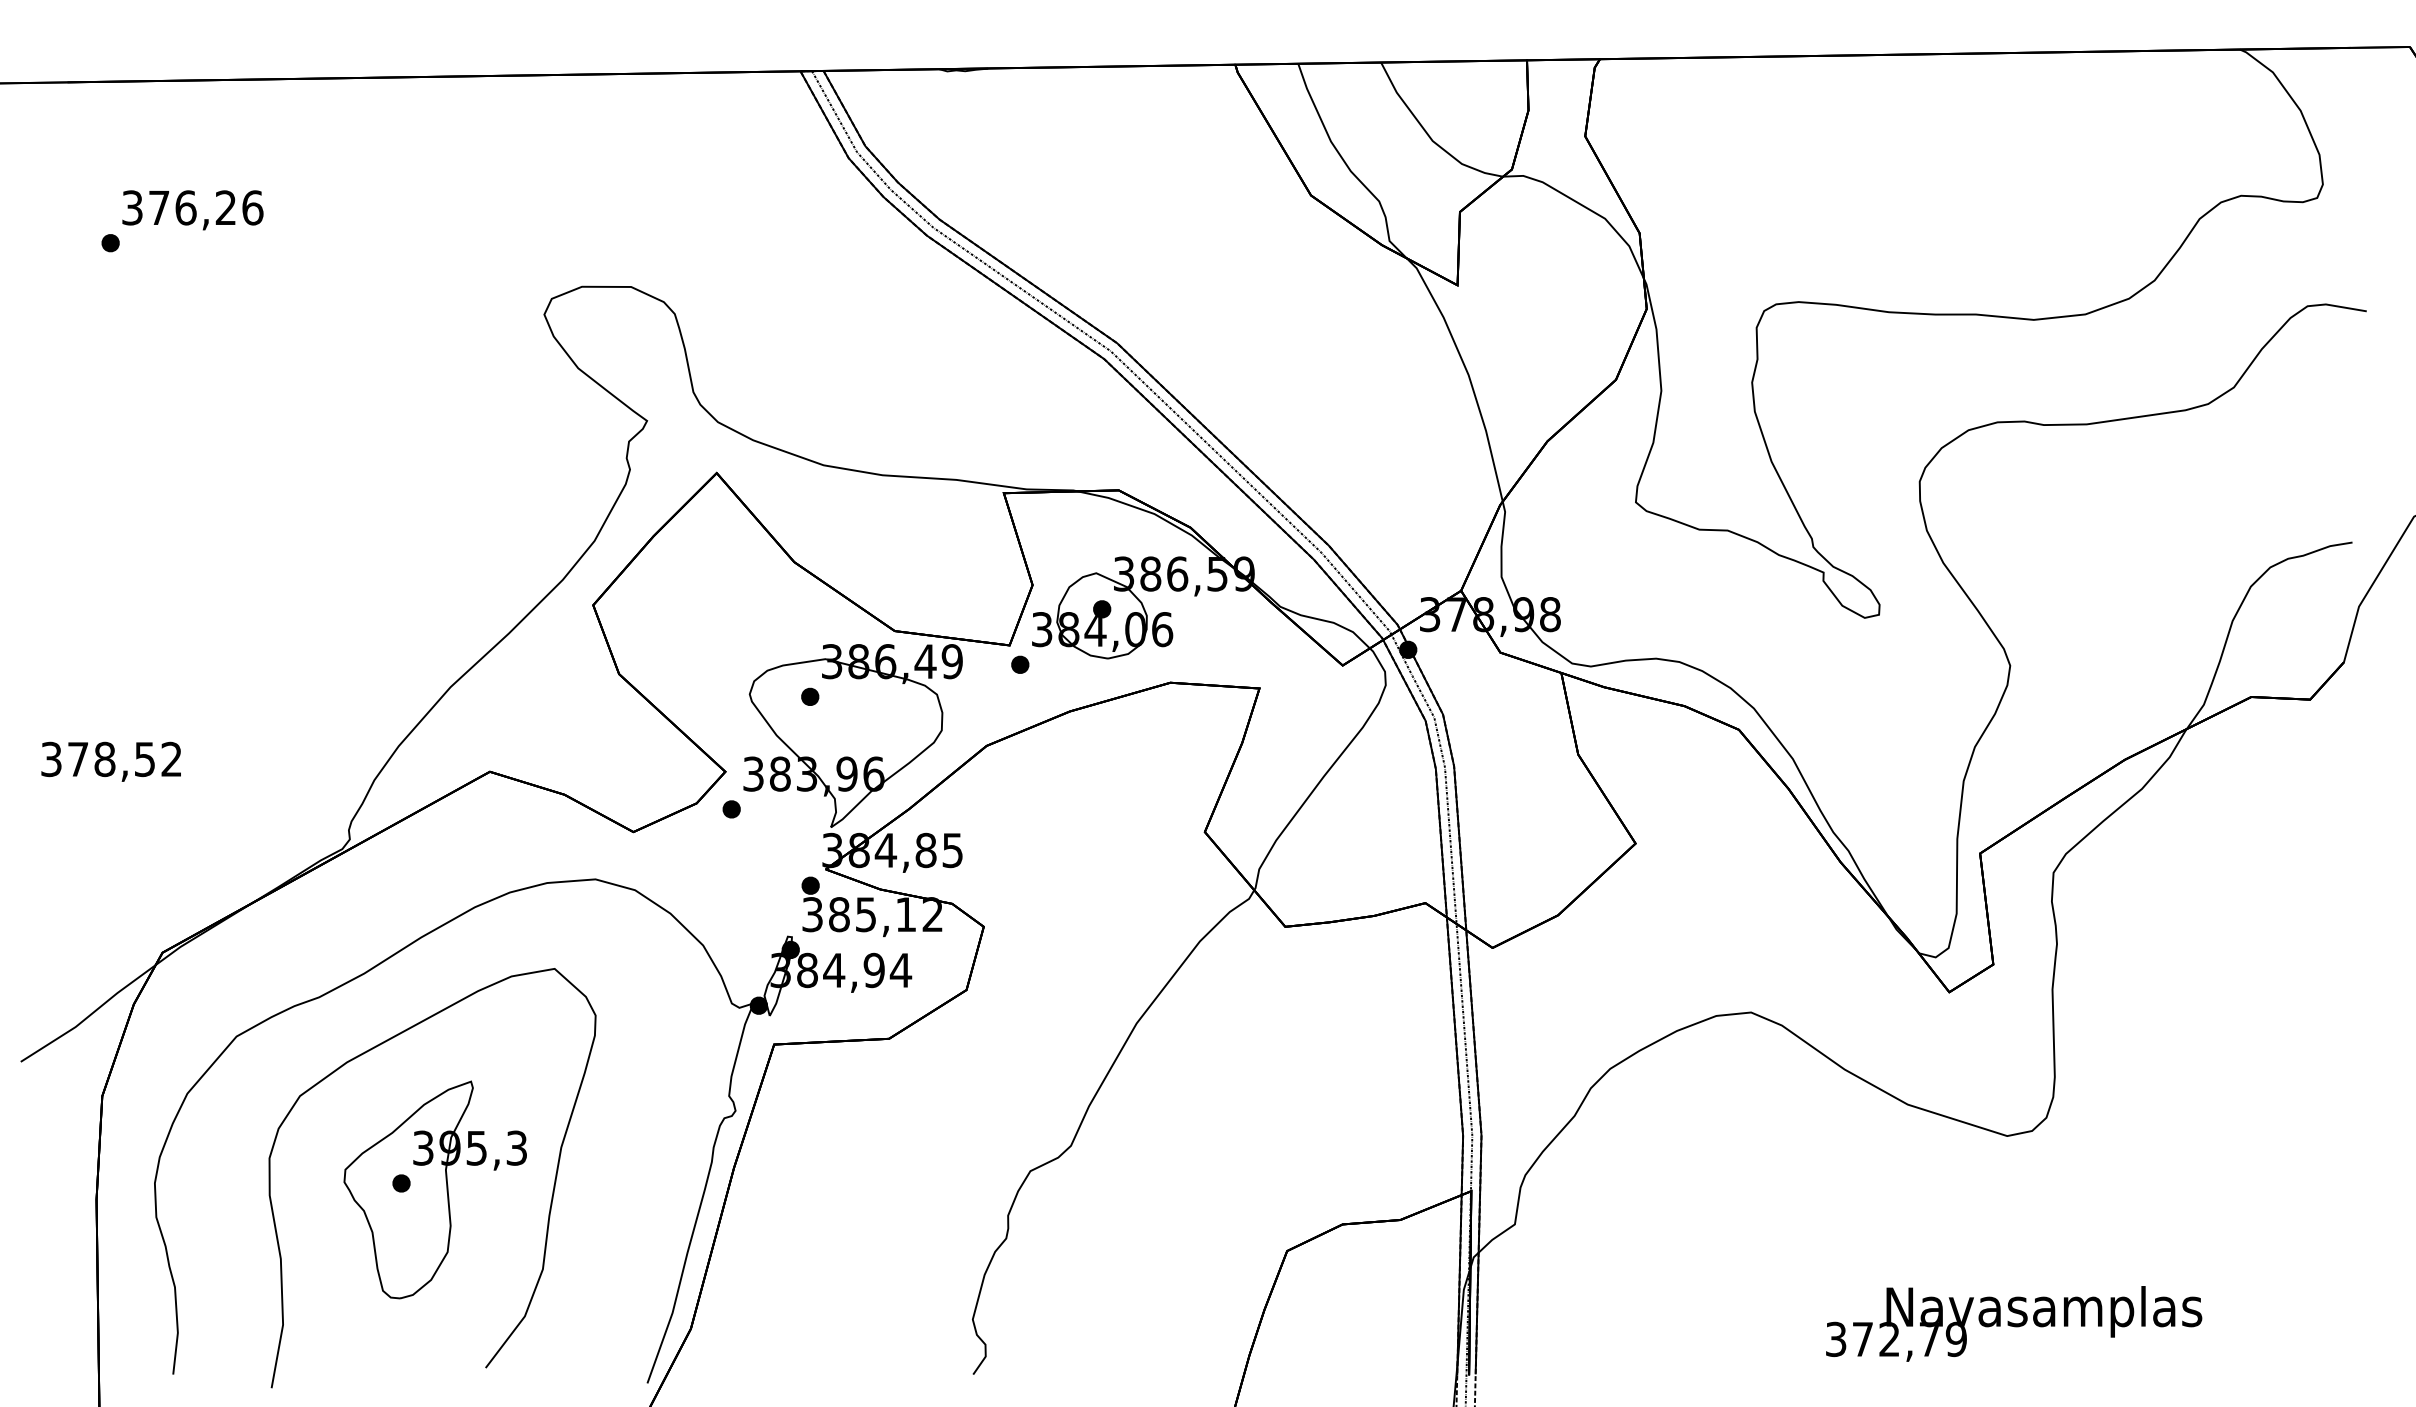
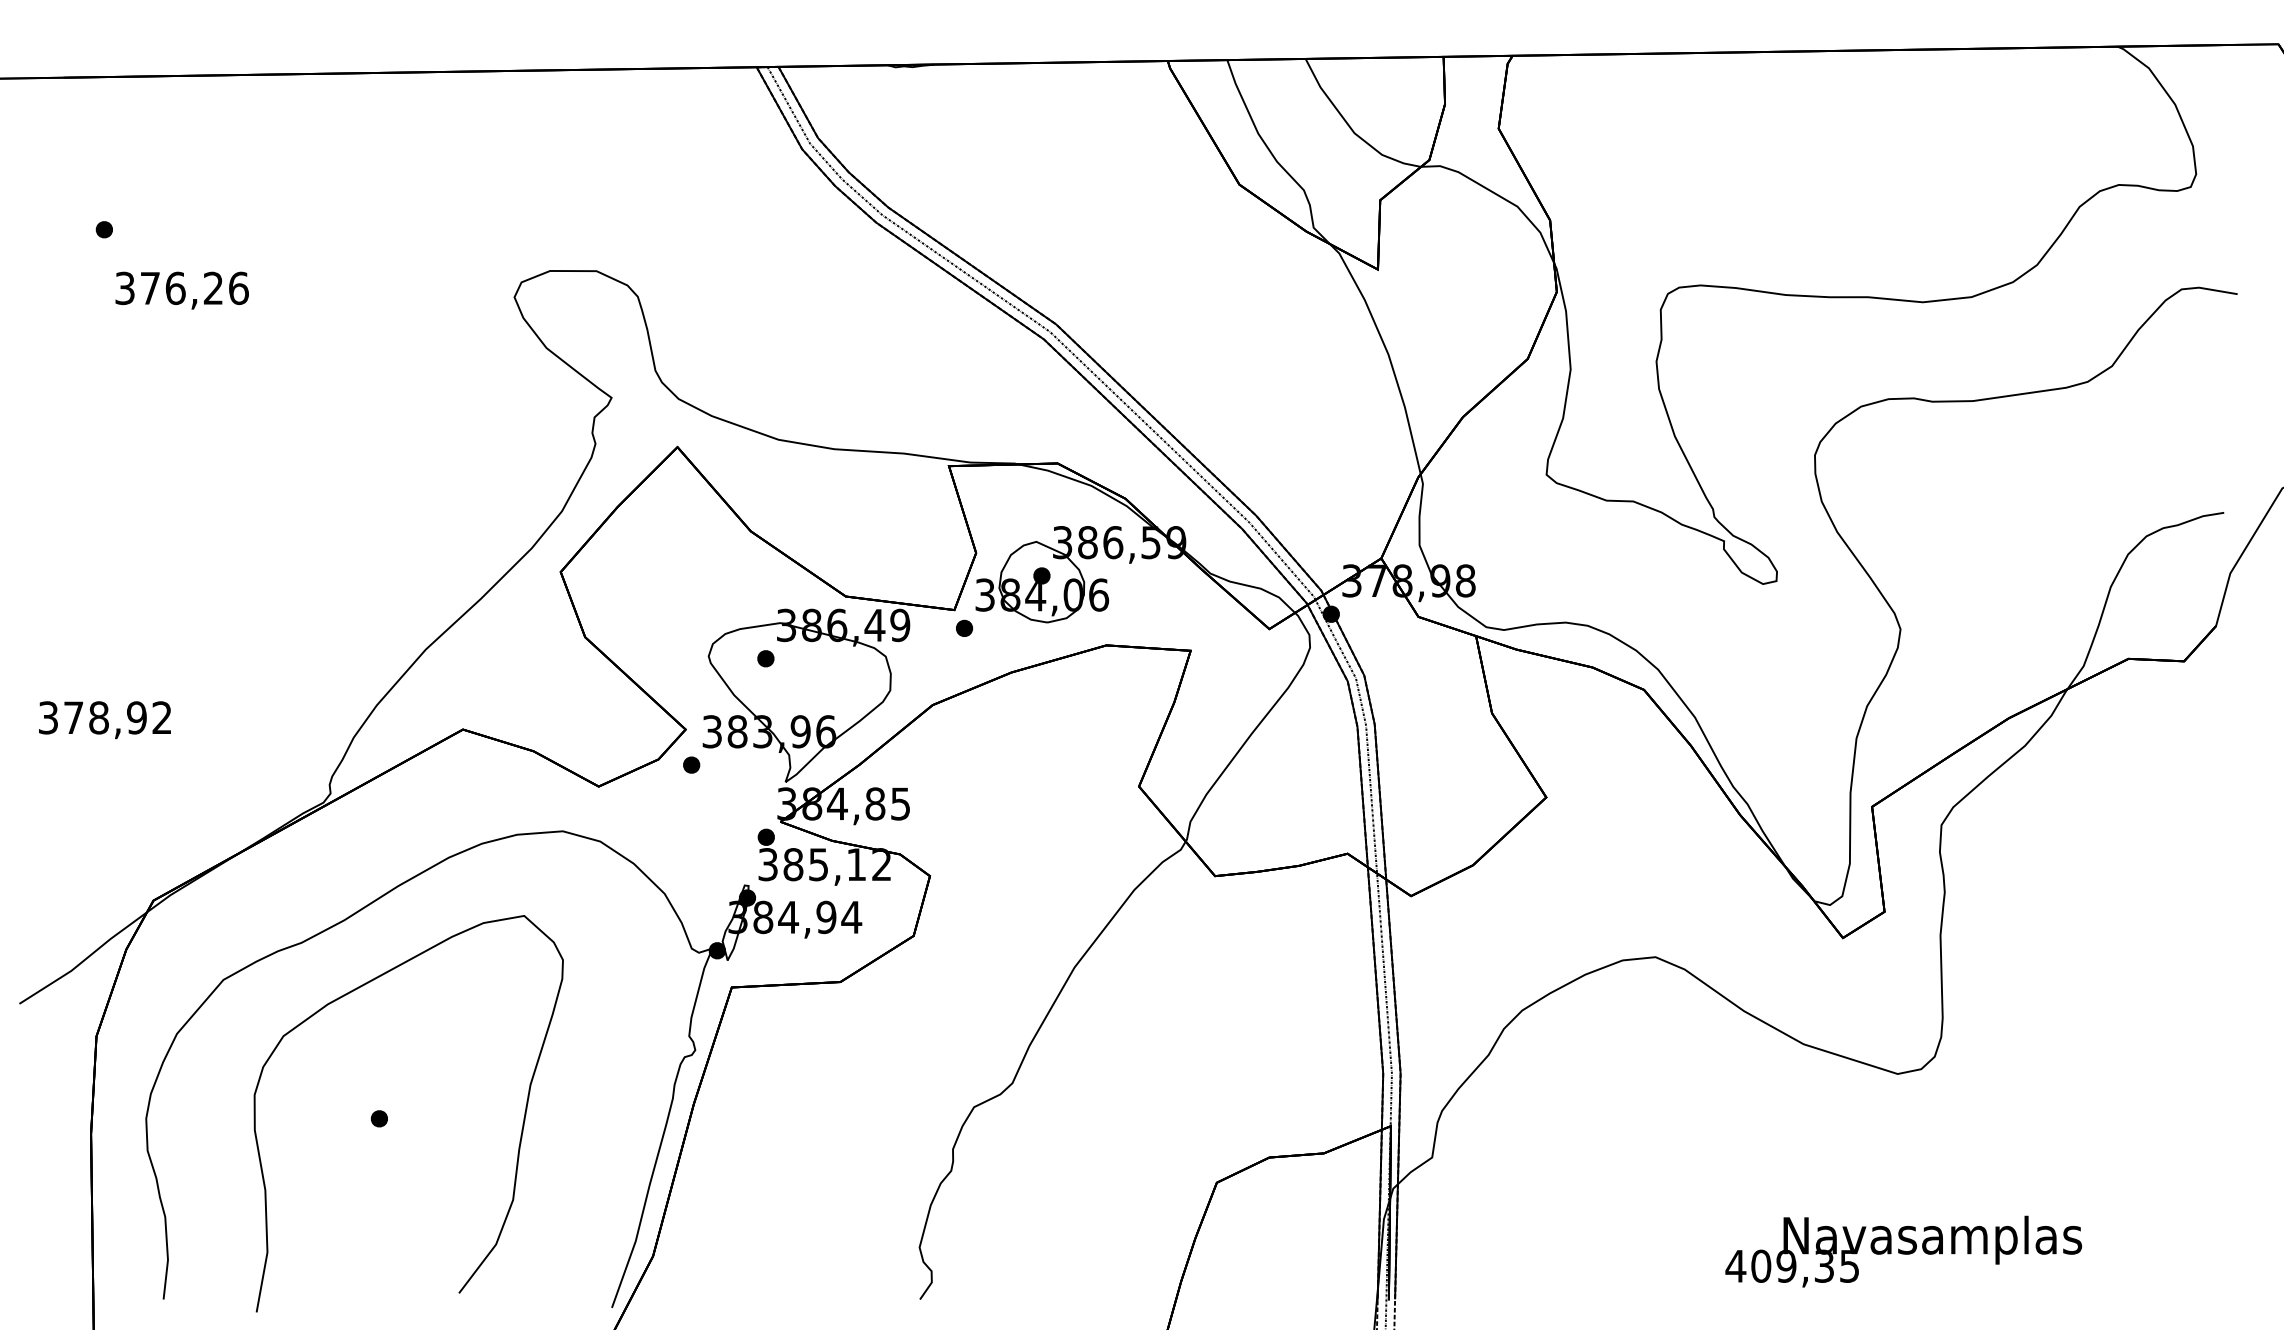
text: (192, 210) -> (181, 290), moved
text: (144, 759) -> (136, 717), 378,52 -> 378,92
part: (434, 1189) -> (410, 1124), removed
text: (1895, 1338) -> (1792, 1265), 372,79 -> 409,35

